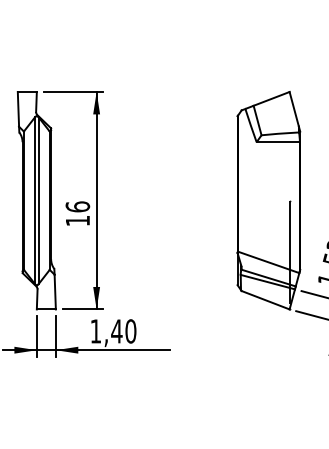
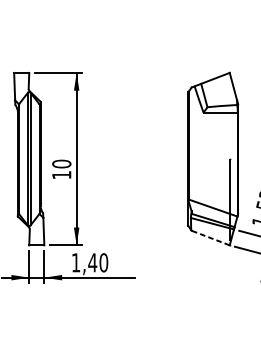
text: (77, 206) -> (61, 163), 16 -> 10
line: (265, 300) -> (210, 238), solid -> dashed

